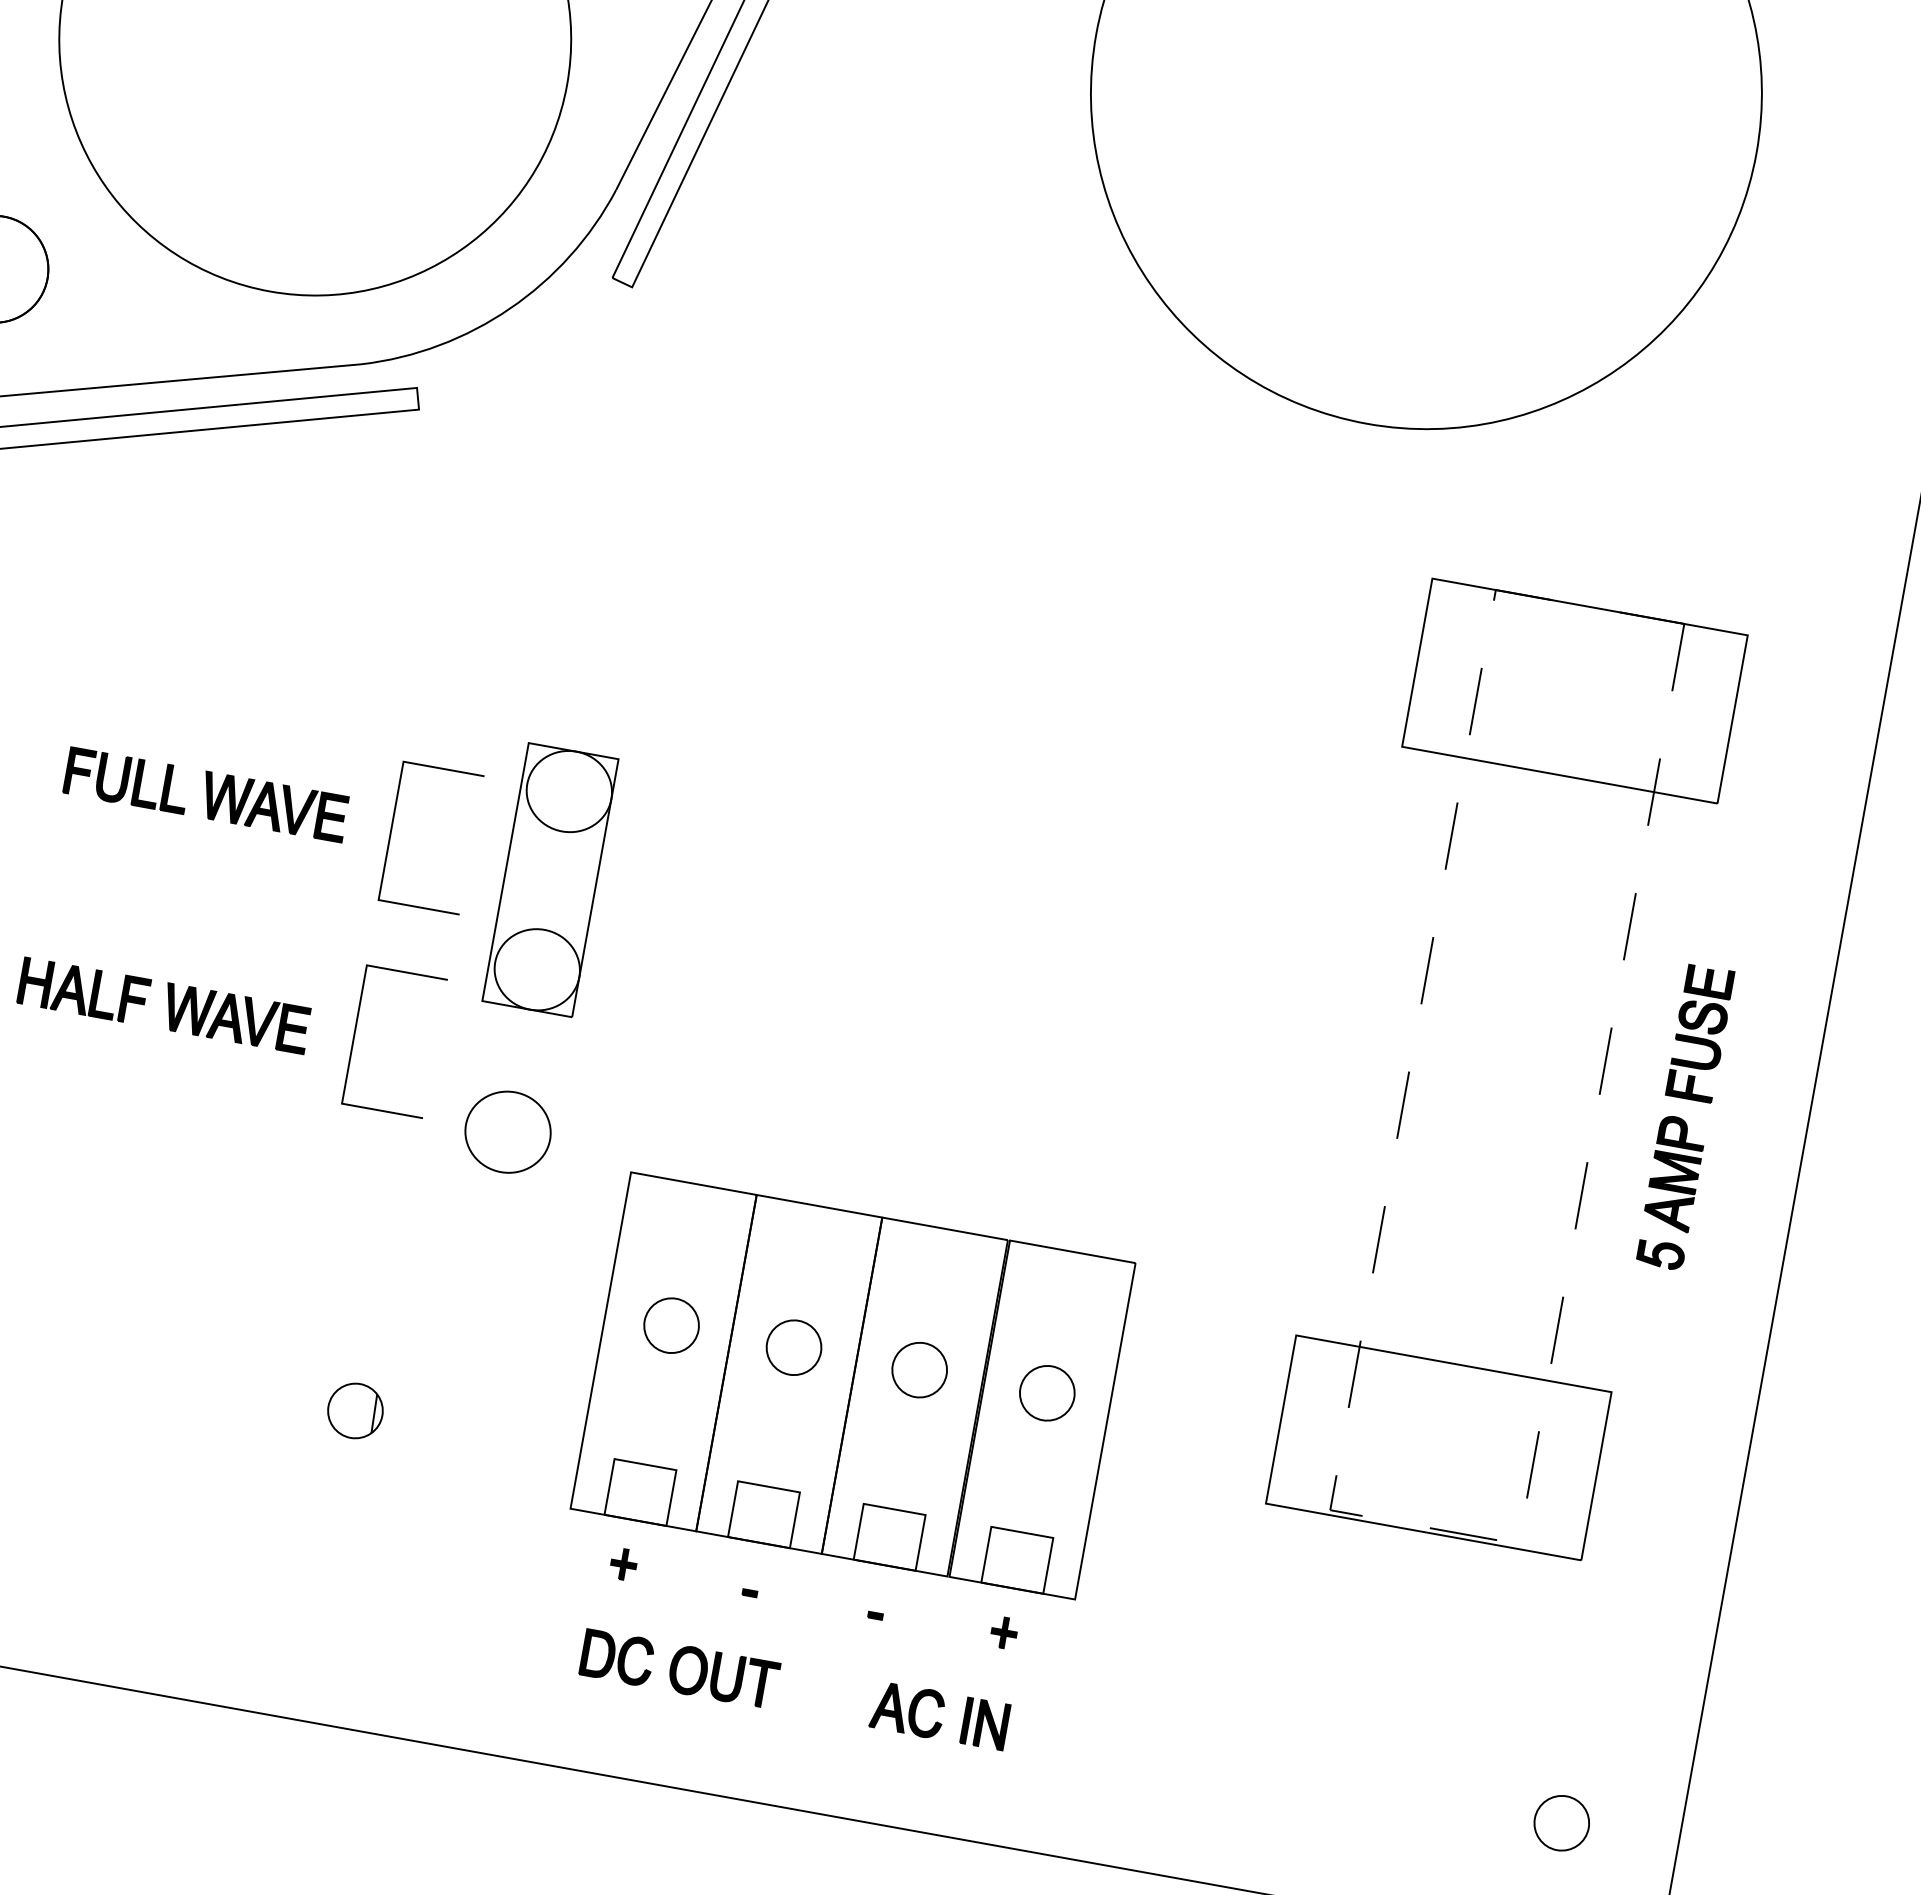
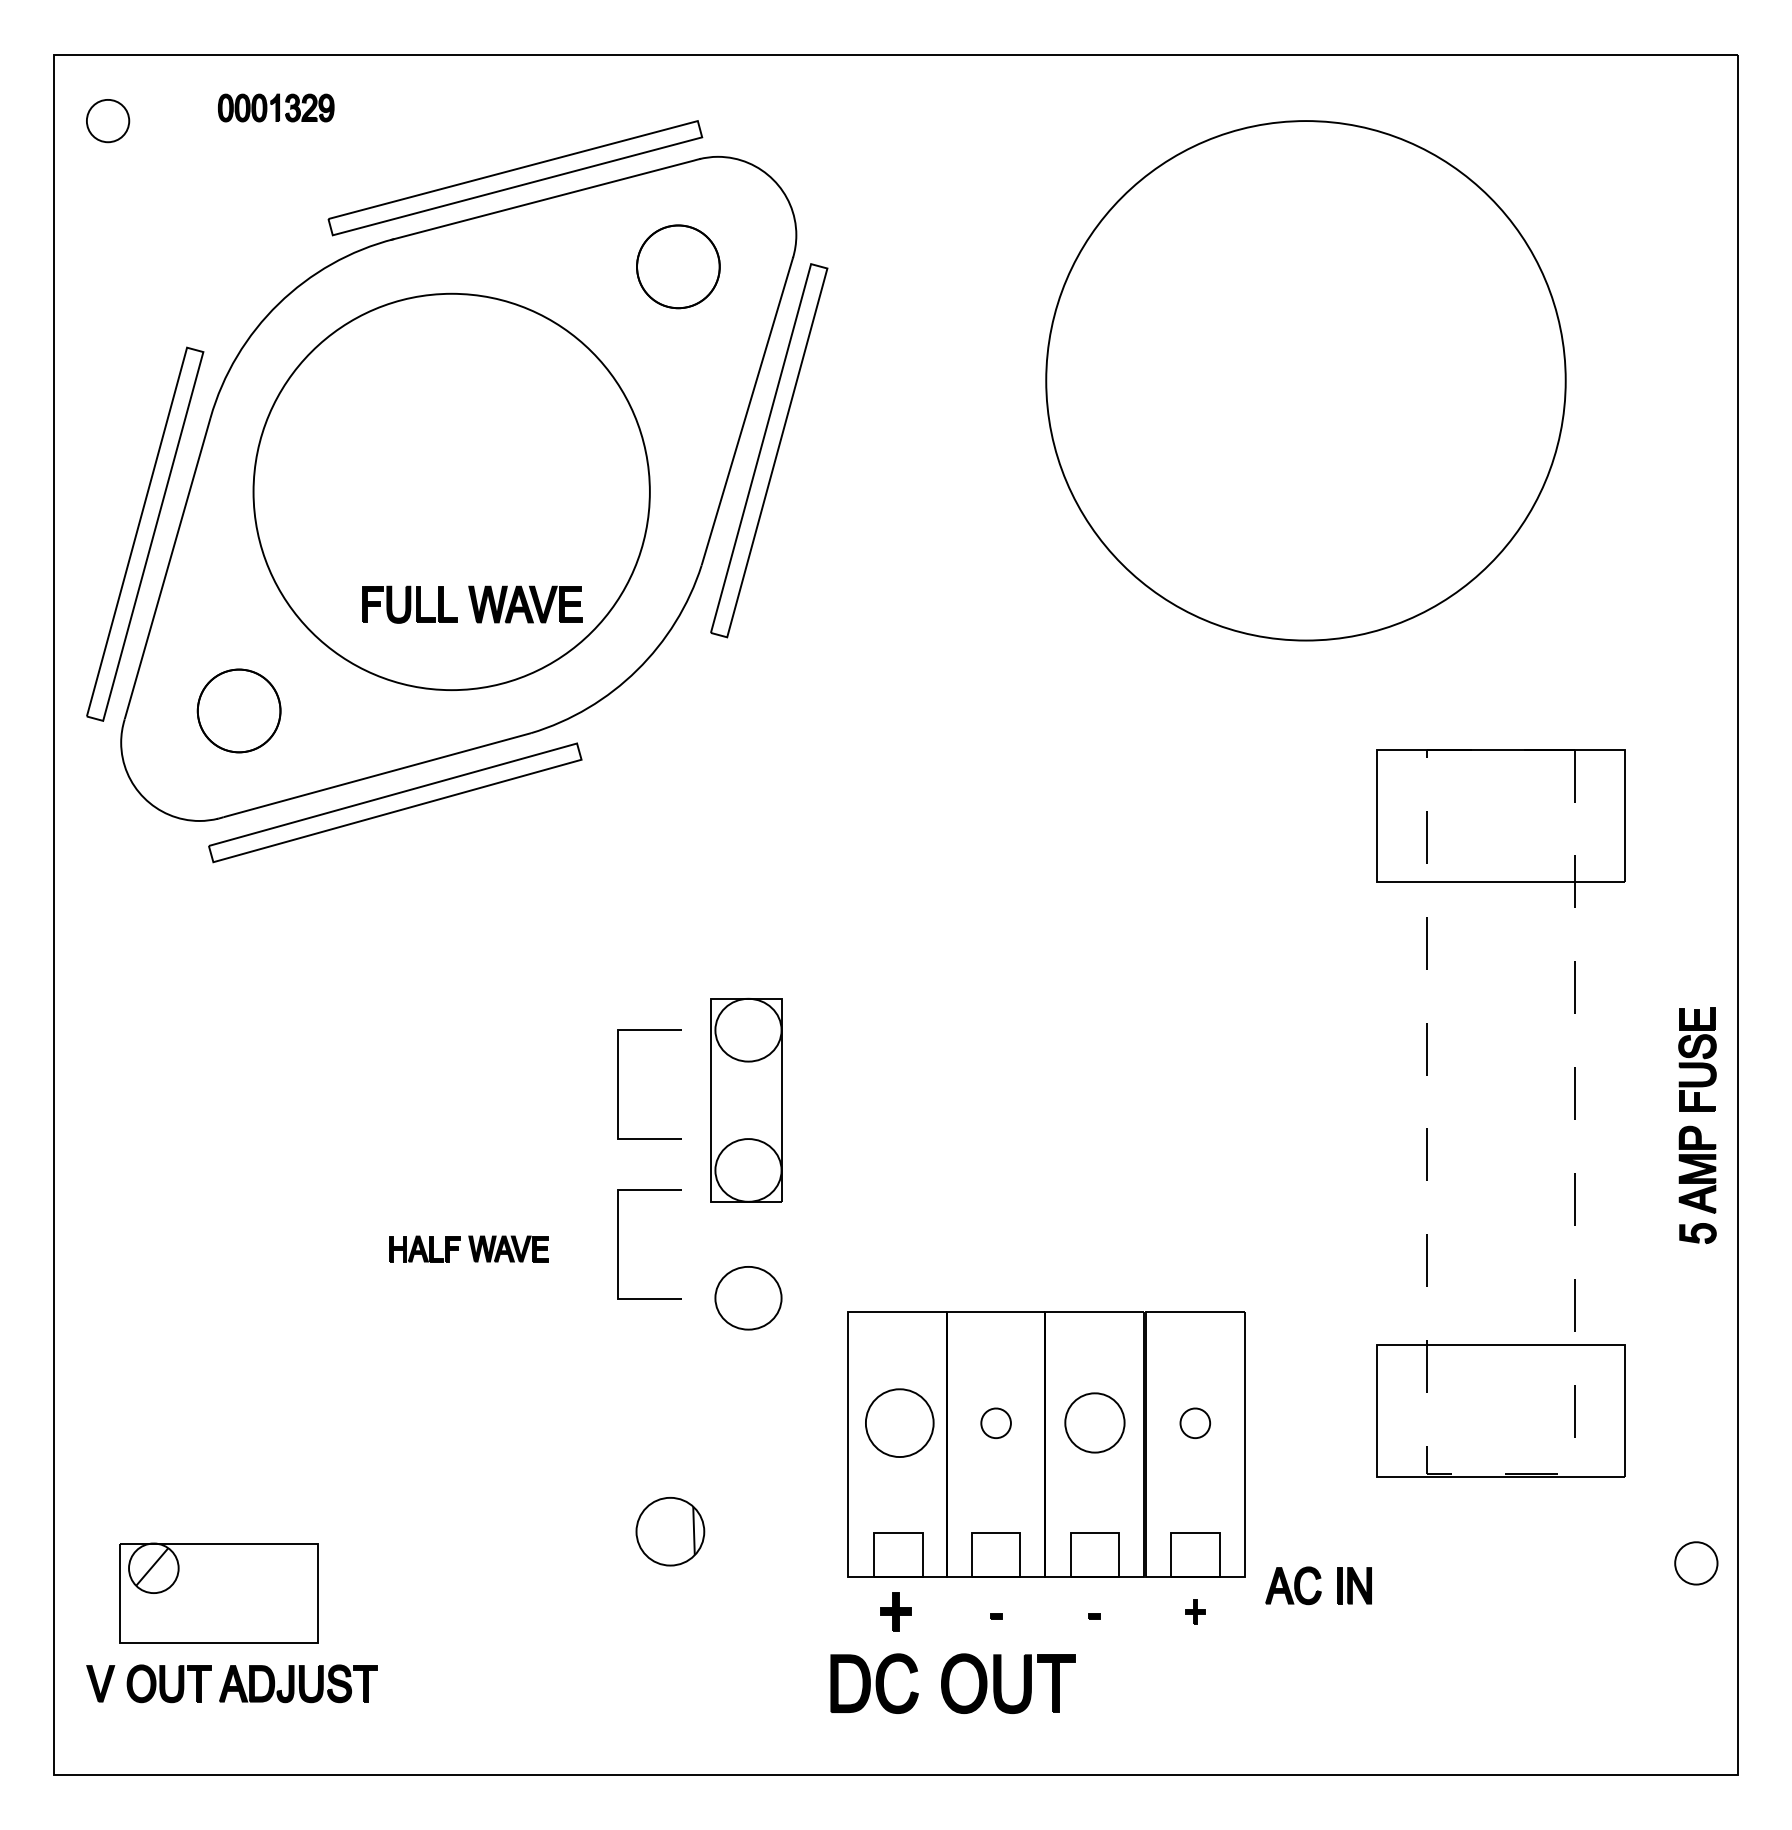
part: (206, 794) -> (472, 604), moved
part: (164, 1005) -> (469, 1248), size x0.7
part: (1685, 1117) -> (1697, 1125), moved
part: (671, 1325) -> (899, 1423), size x1.6
part: (794, 1348) -> (996, 1423), size x0.7
part: (919, 1370) -> (1094, 1423), size x1.4
part: (1047, 1393) -> (1195, 1423), size x0.7
part: (355, 1410) -> (670, 1531), size x1.6
part: (623, 1563) -> (895, 1611), size x1.6
part: (679, 1668) -> (952, 1683), size x1.6
part: (939, 1715) -> (1318, 1585), moved
part: (1561, 1823) -> (1696, 1563), moved

